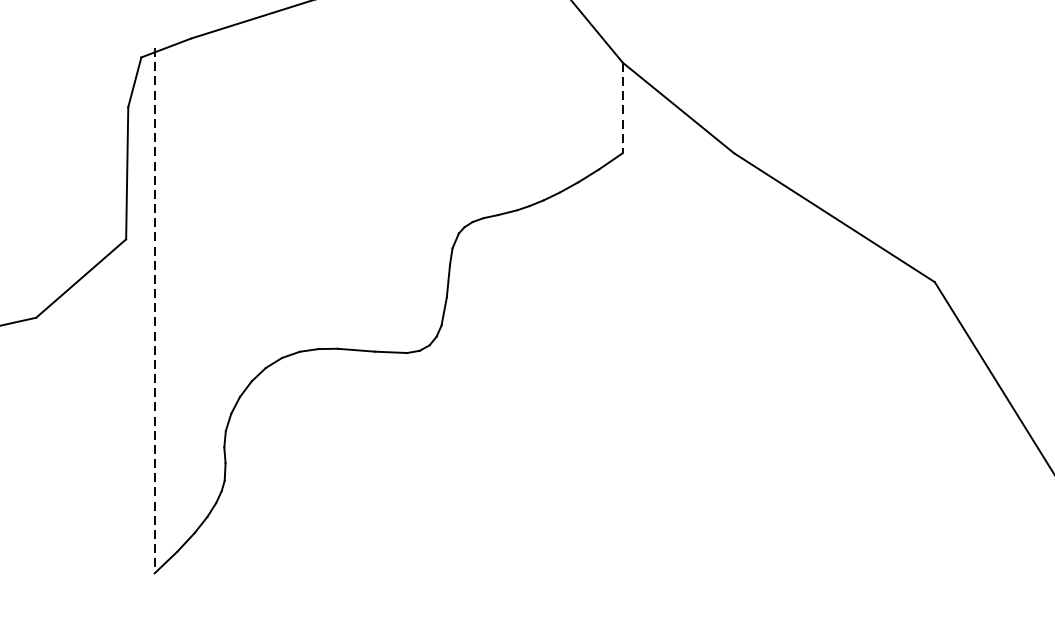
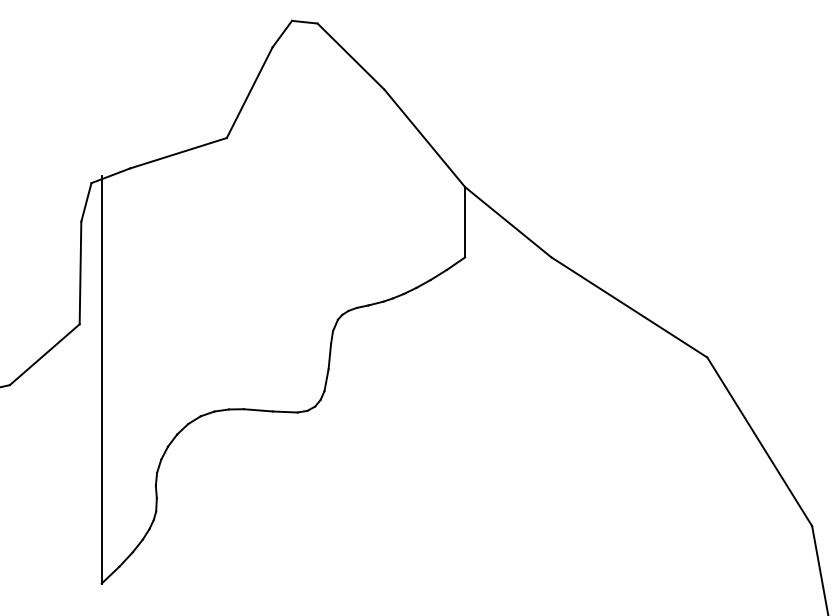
line: (623, 108) -> (465, 222), dashed -> solid
line: (154, 310) -> (101, 379), dashed -> solid

